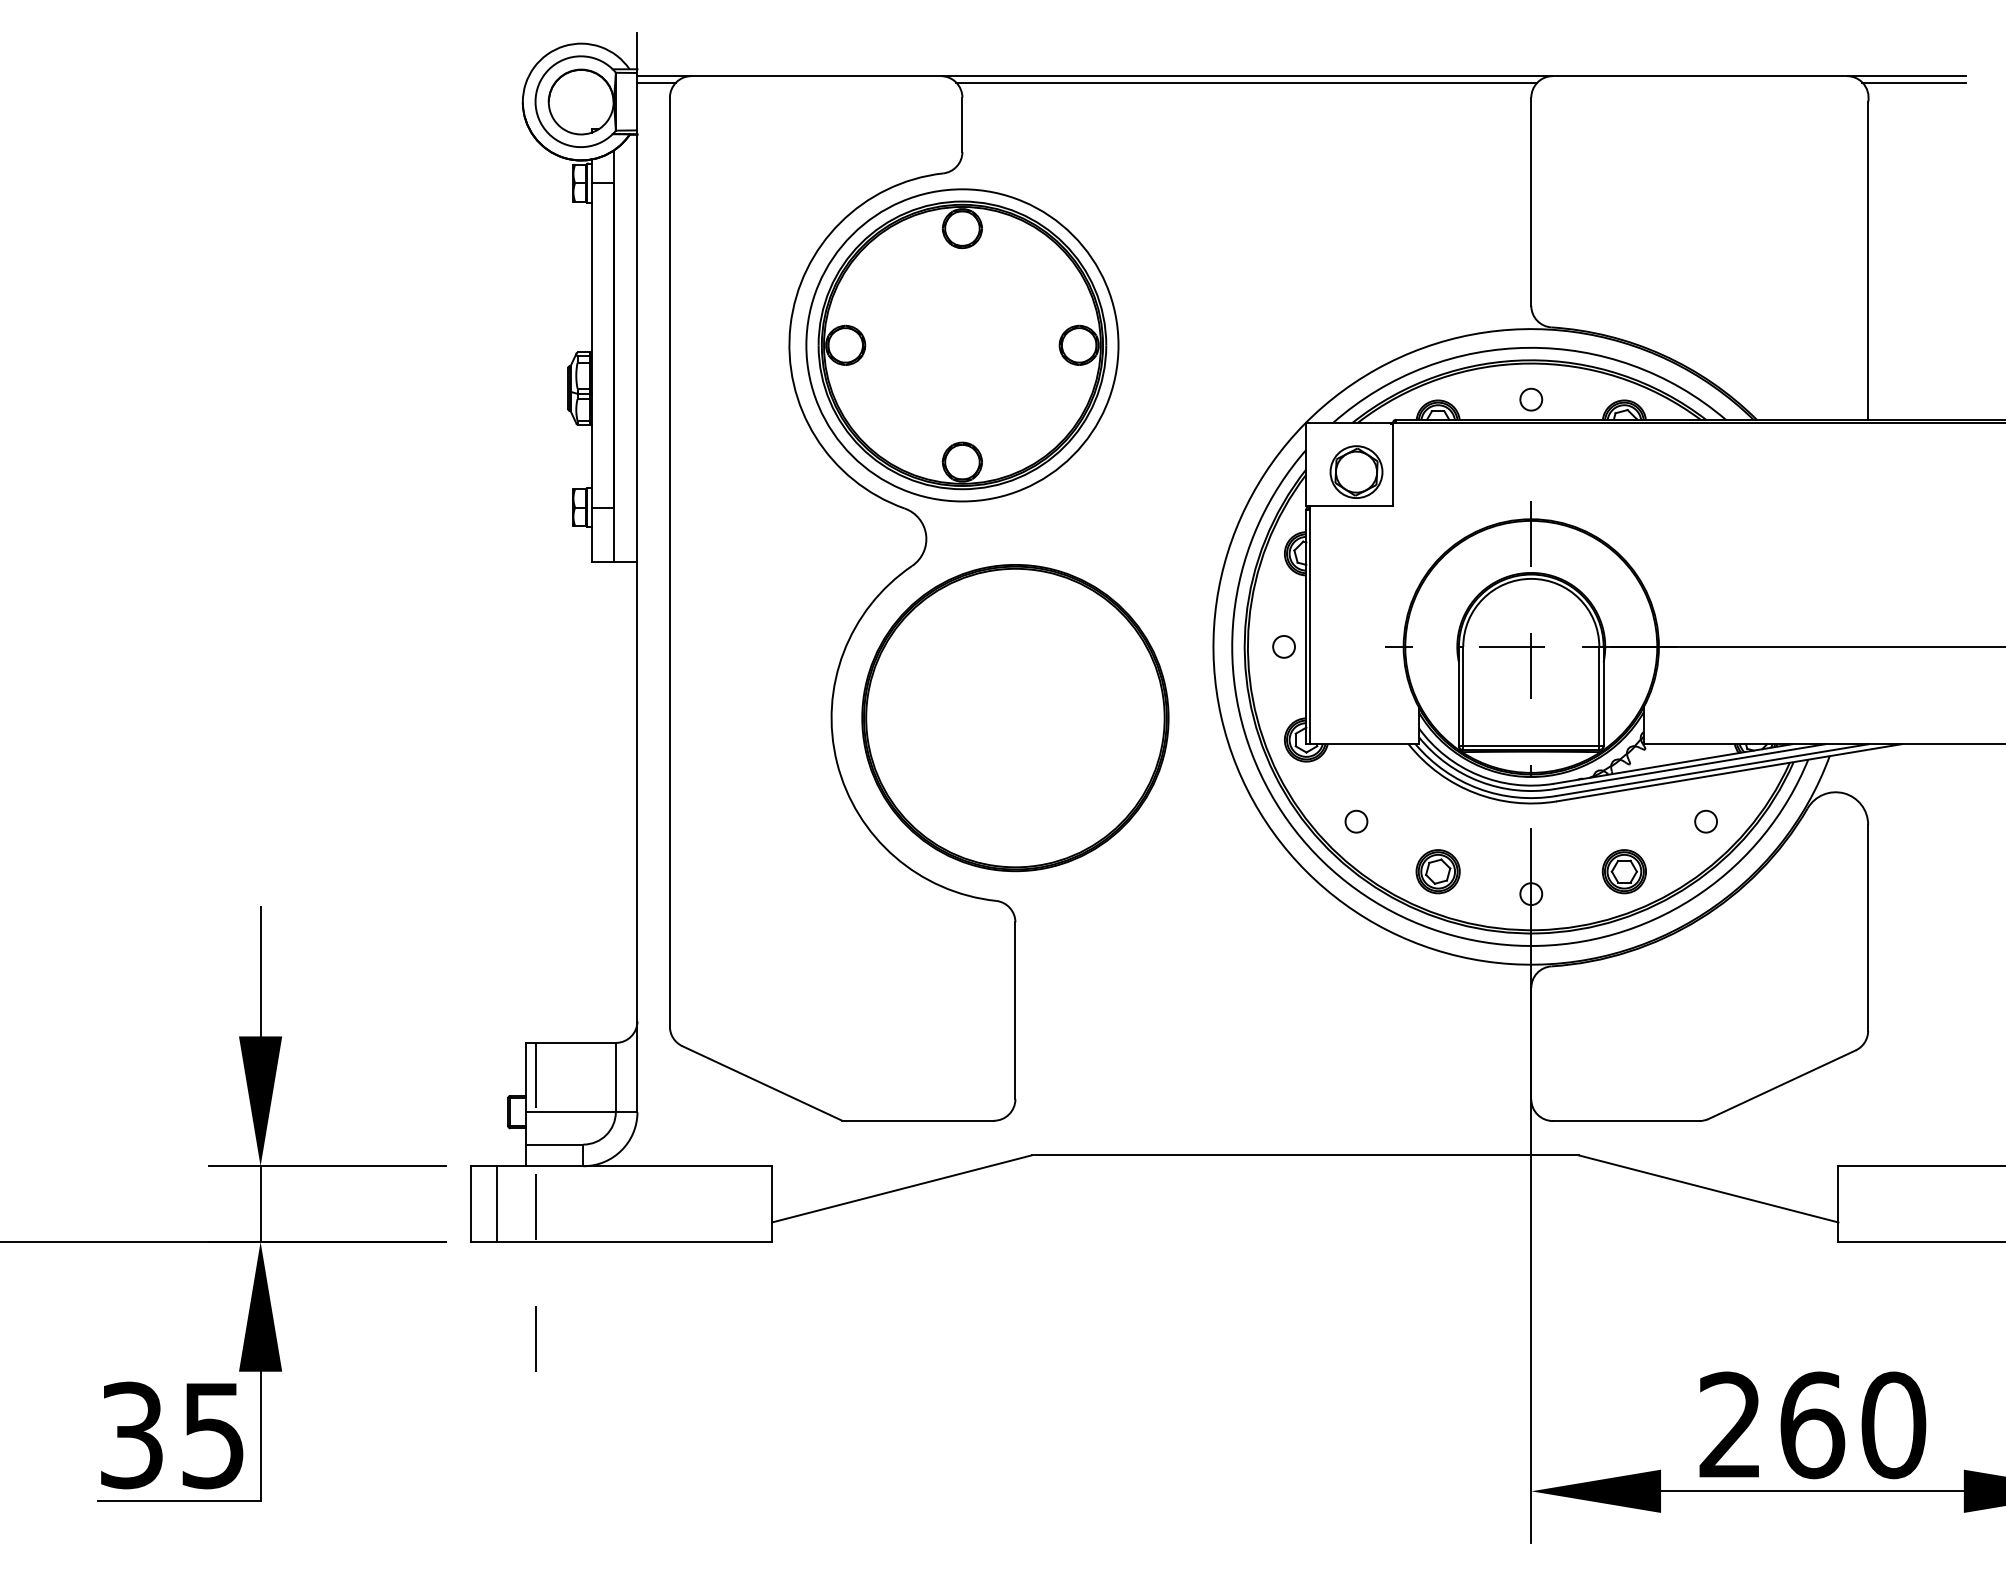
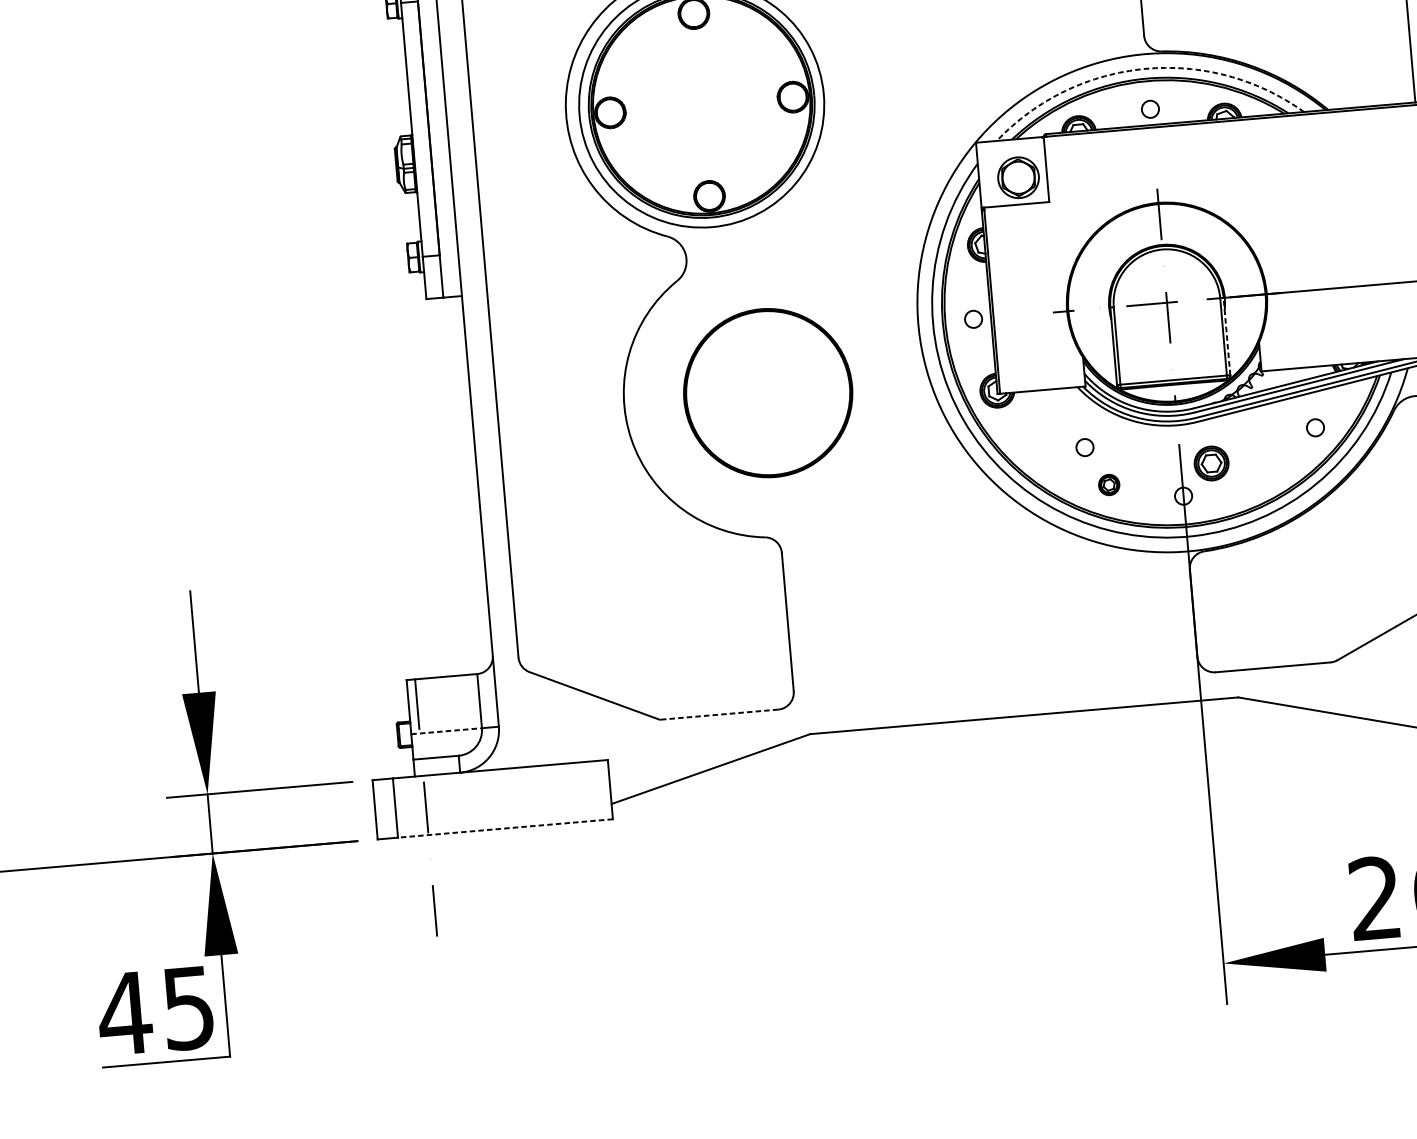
arc: (1528, 347) -> (1144, 68), solid -> dashed
line: (1603, 695) -> (1226, 335), solid -> dashed
part: (1015, 718) -> (768, 393), size x0.7
circle: (1356, 821) -> (1085, 447), moved
part: (1437, 871) -> (1108, 484), size x0.6
part: (1623, 871) -> (1210, 463), moved
line: (571, 1112) -> (447, 731), solid -> dashed
line: (918, 1120) -> (719, 714), solid -> dashed
line: (634, 1241) -> (505, 828), solid -> dashed
text: (131, 1435) -> (124, 1013), 35 -> 45

